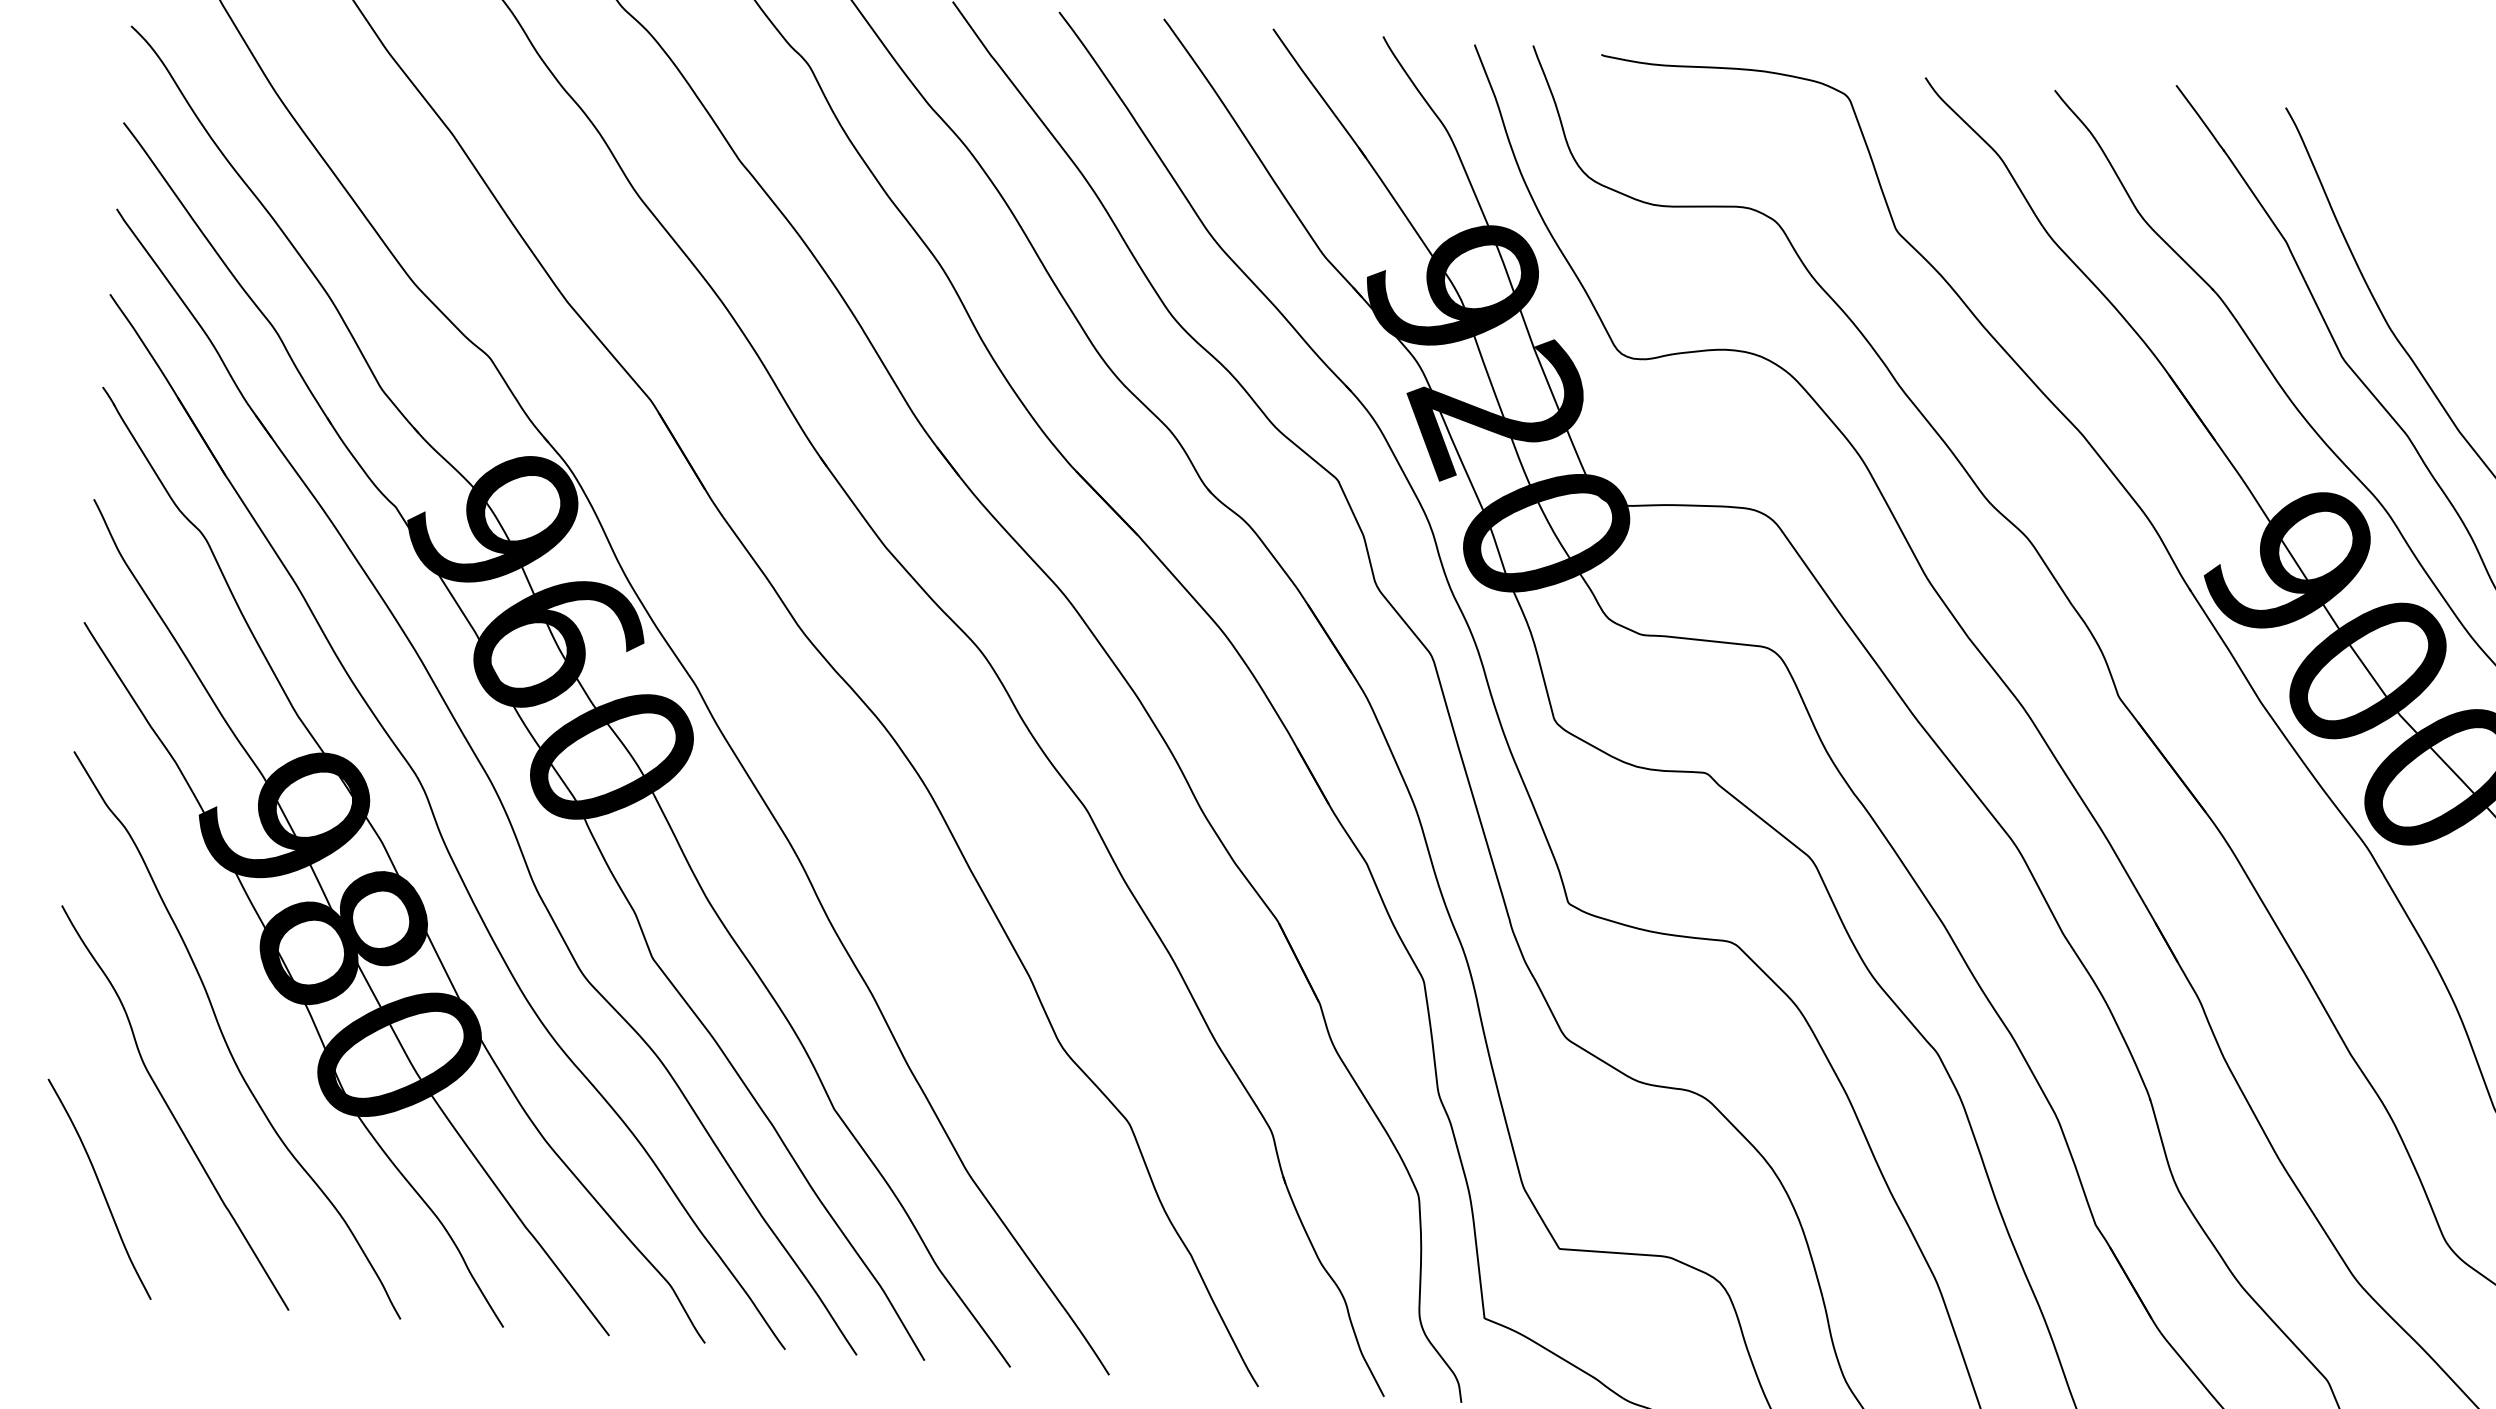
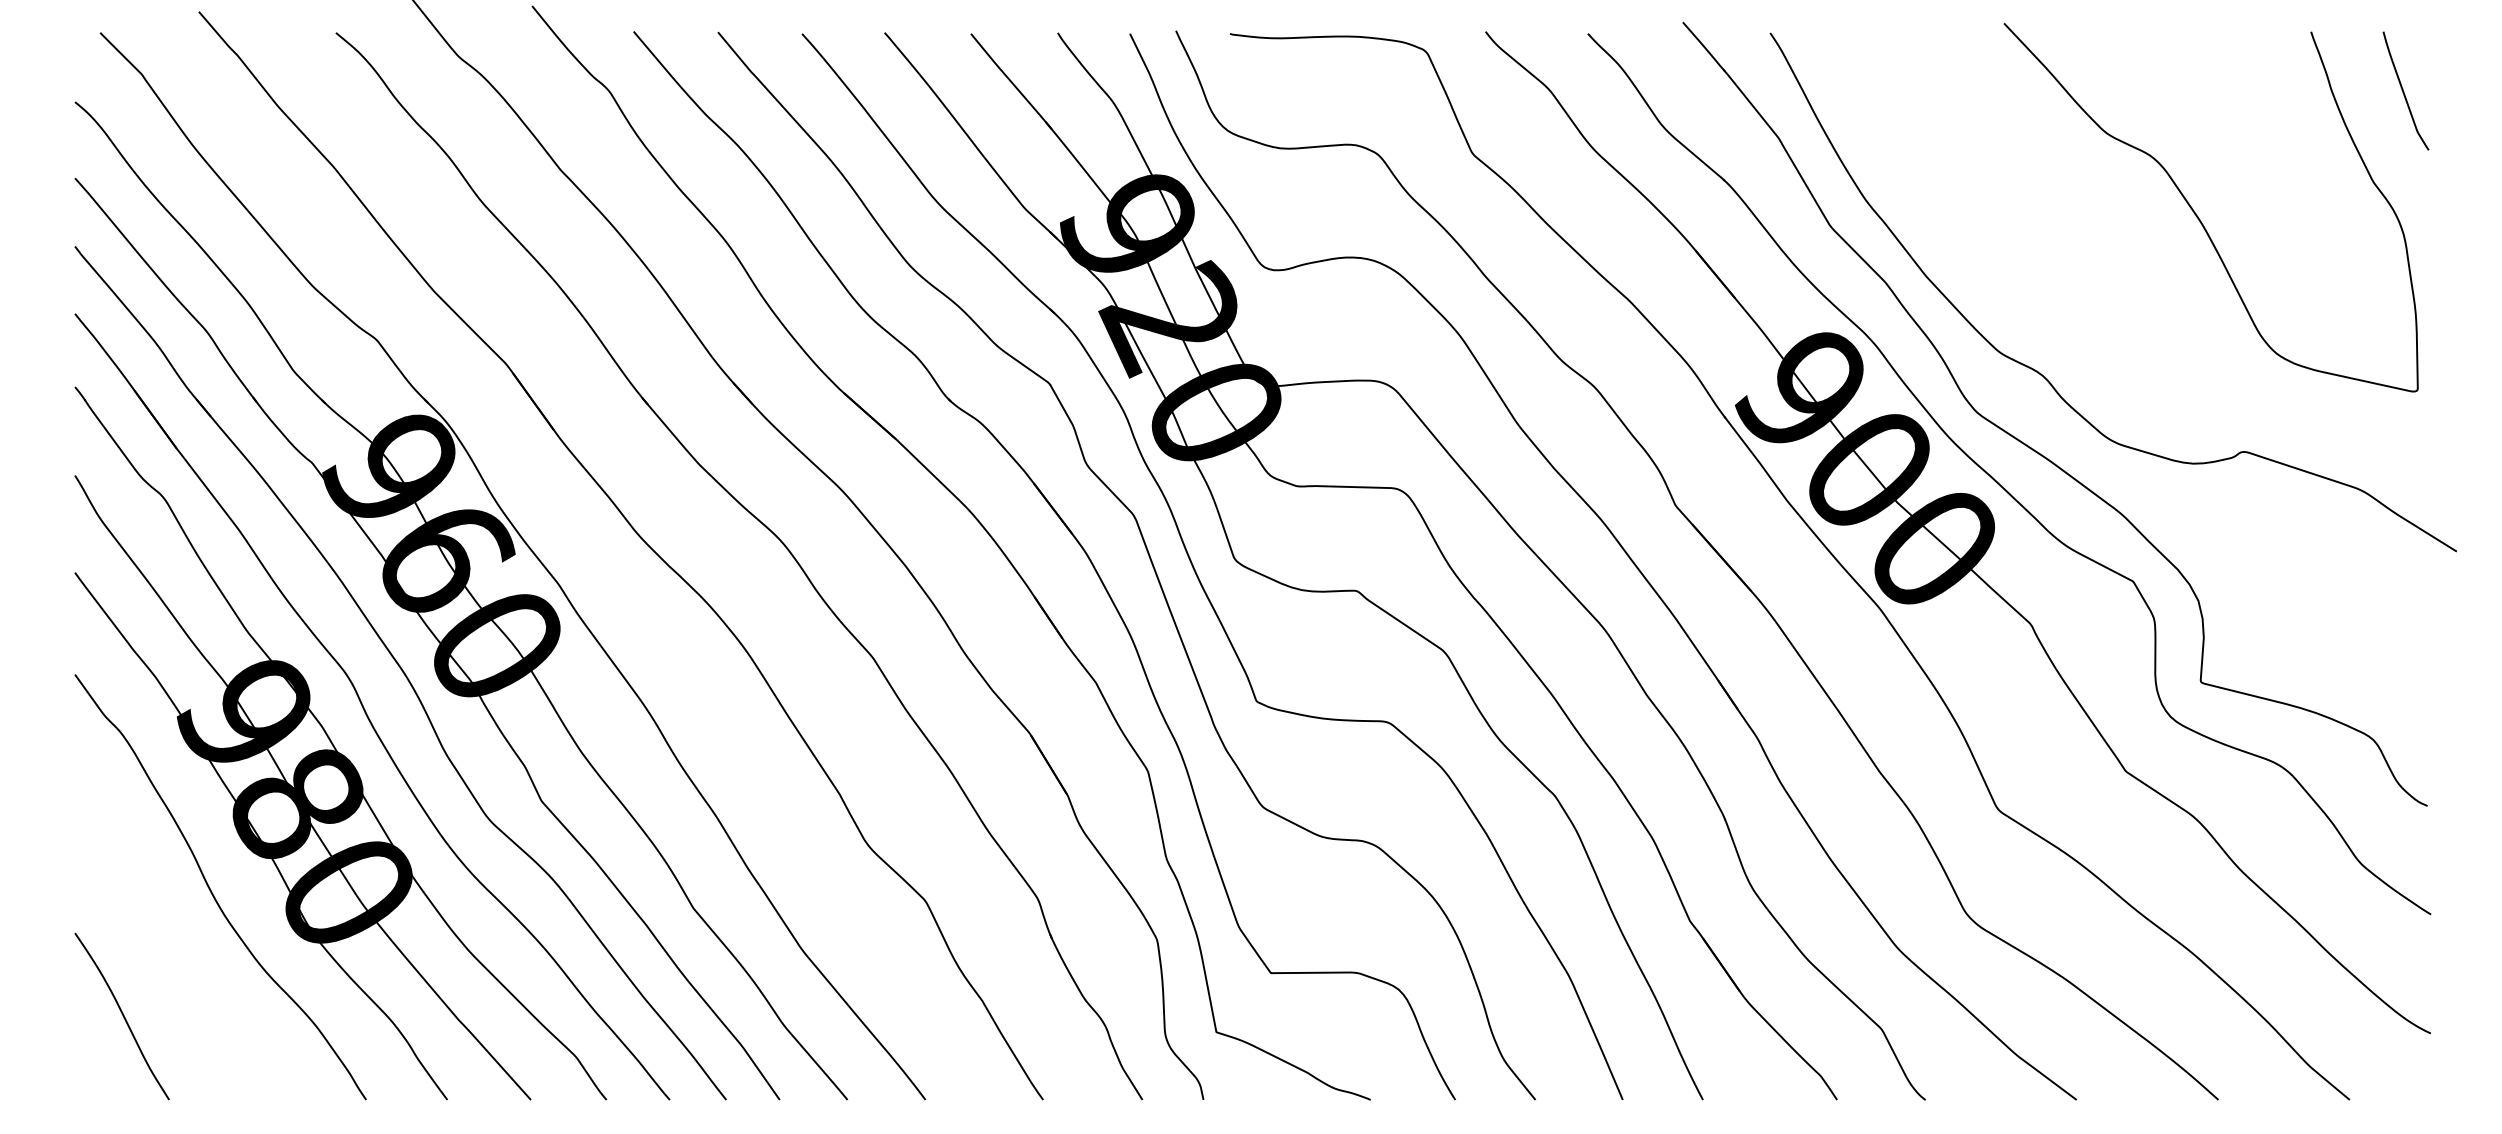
curve: (171, 1109) -> (173, 949), removed

